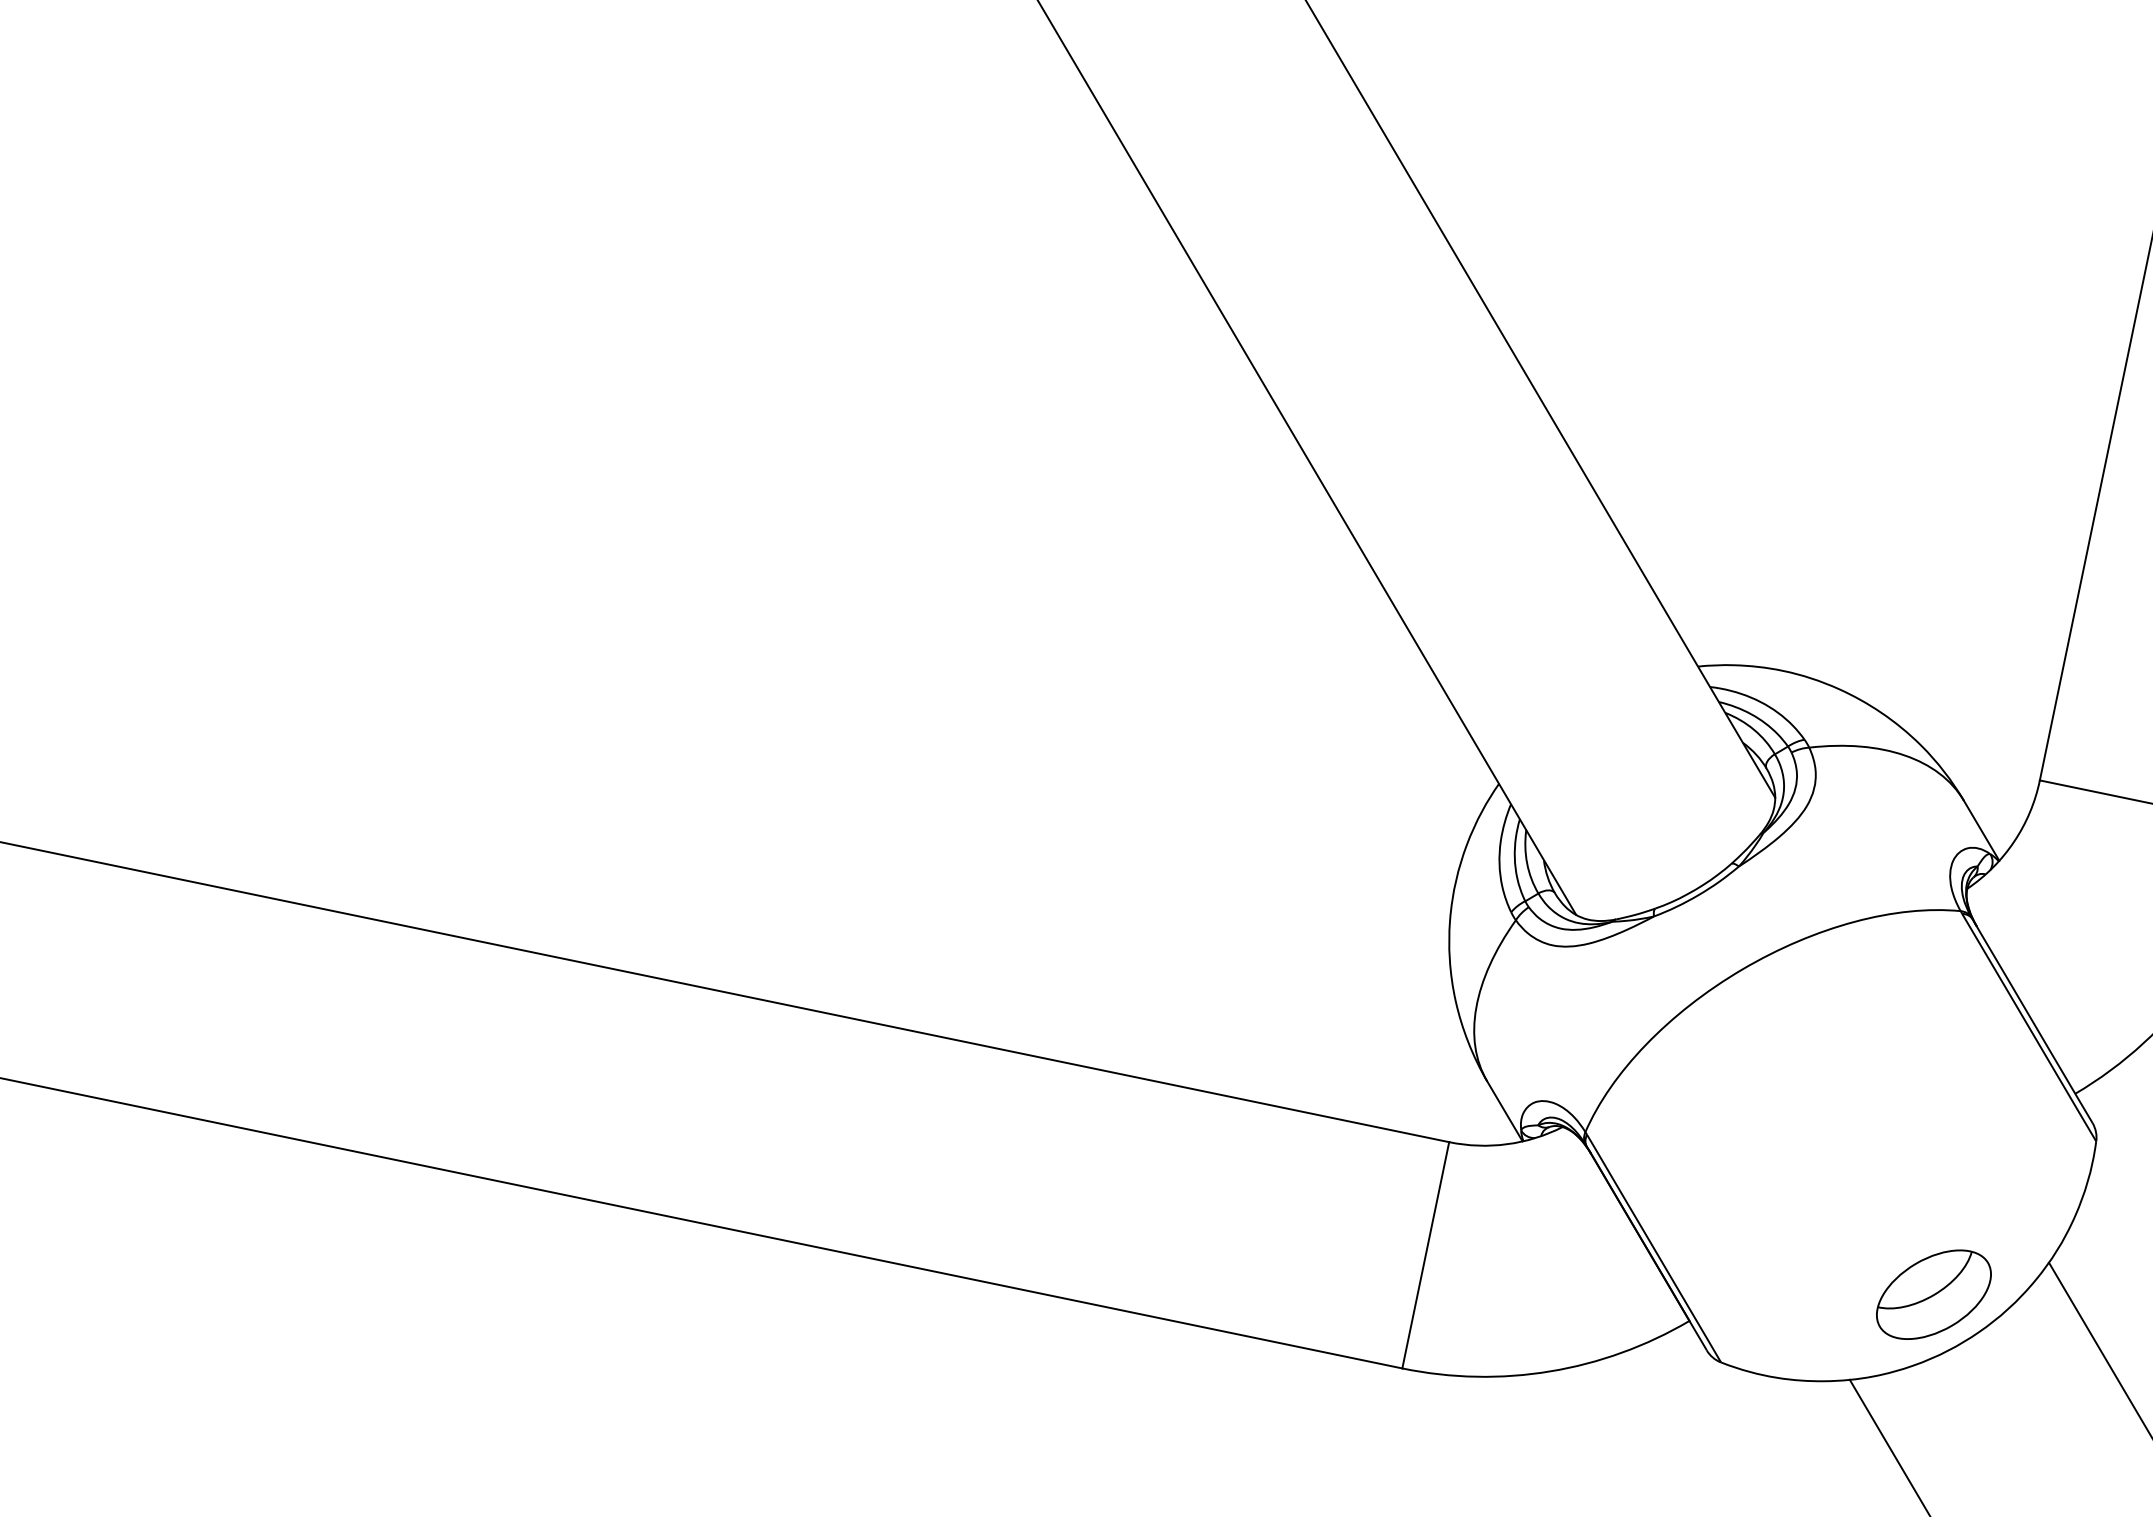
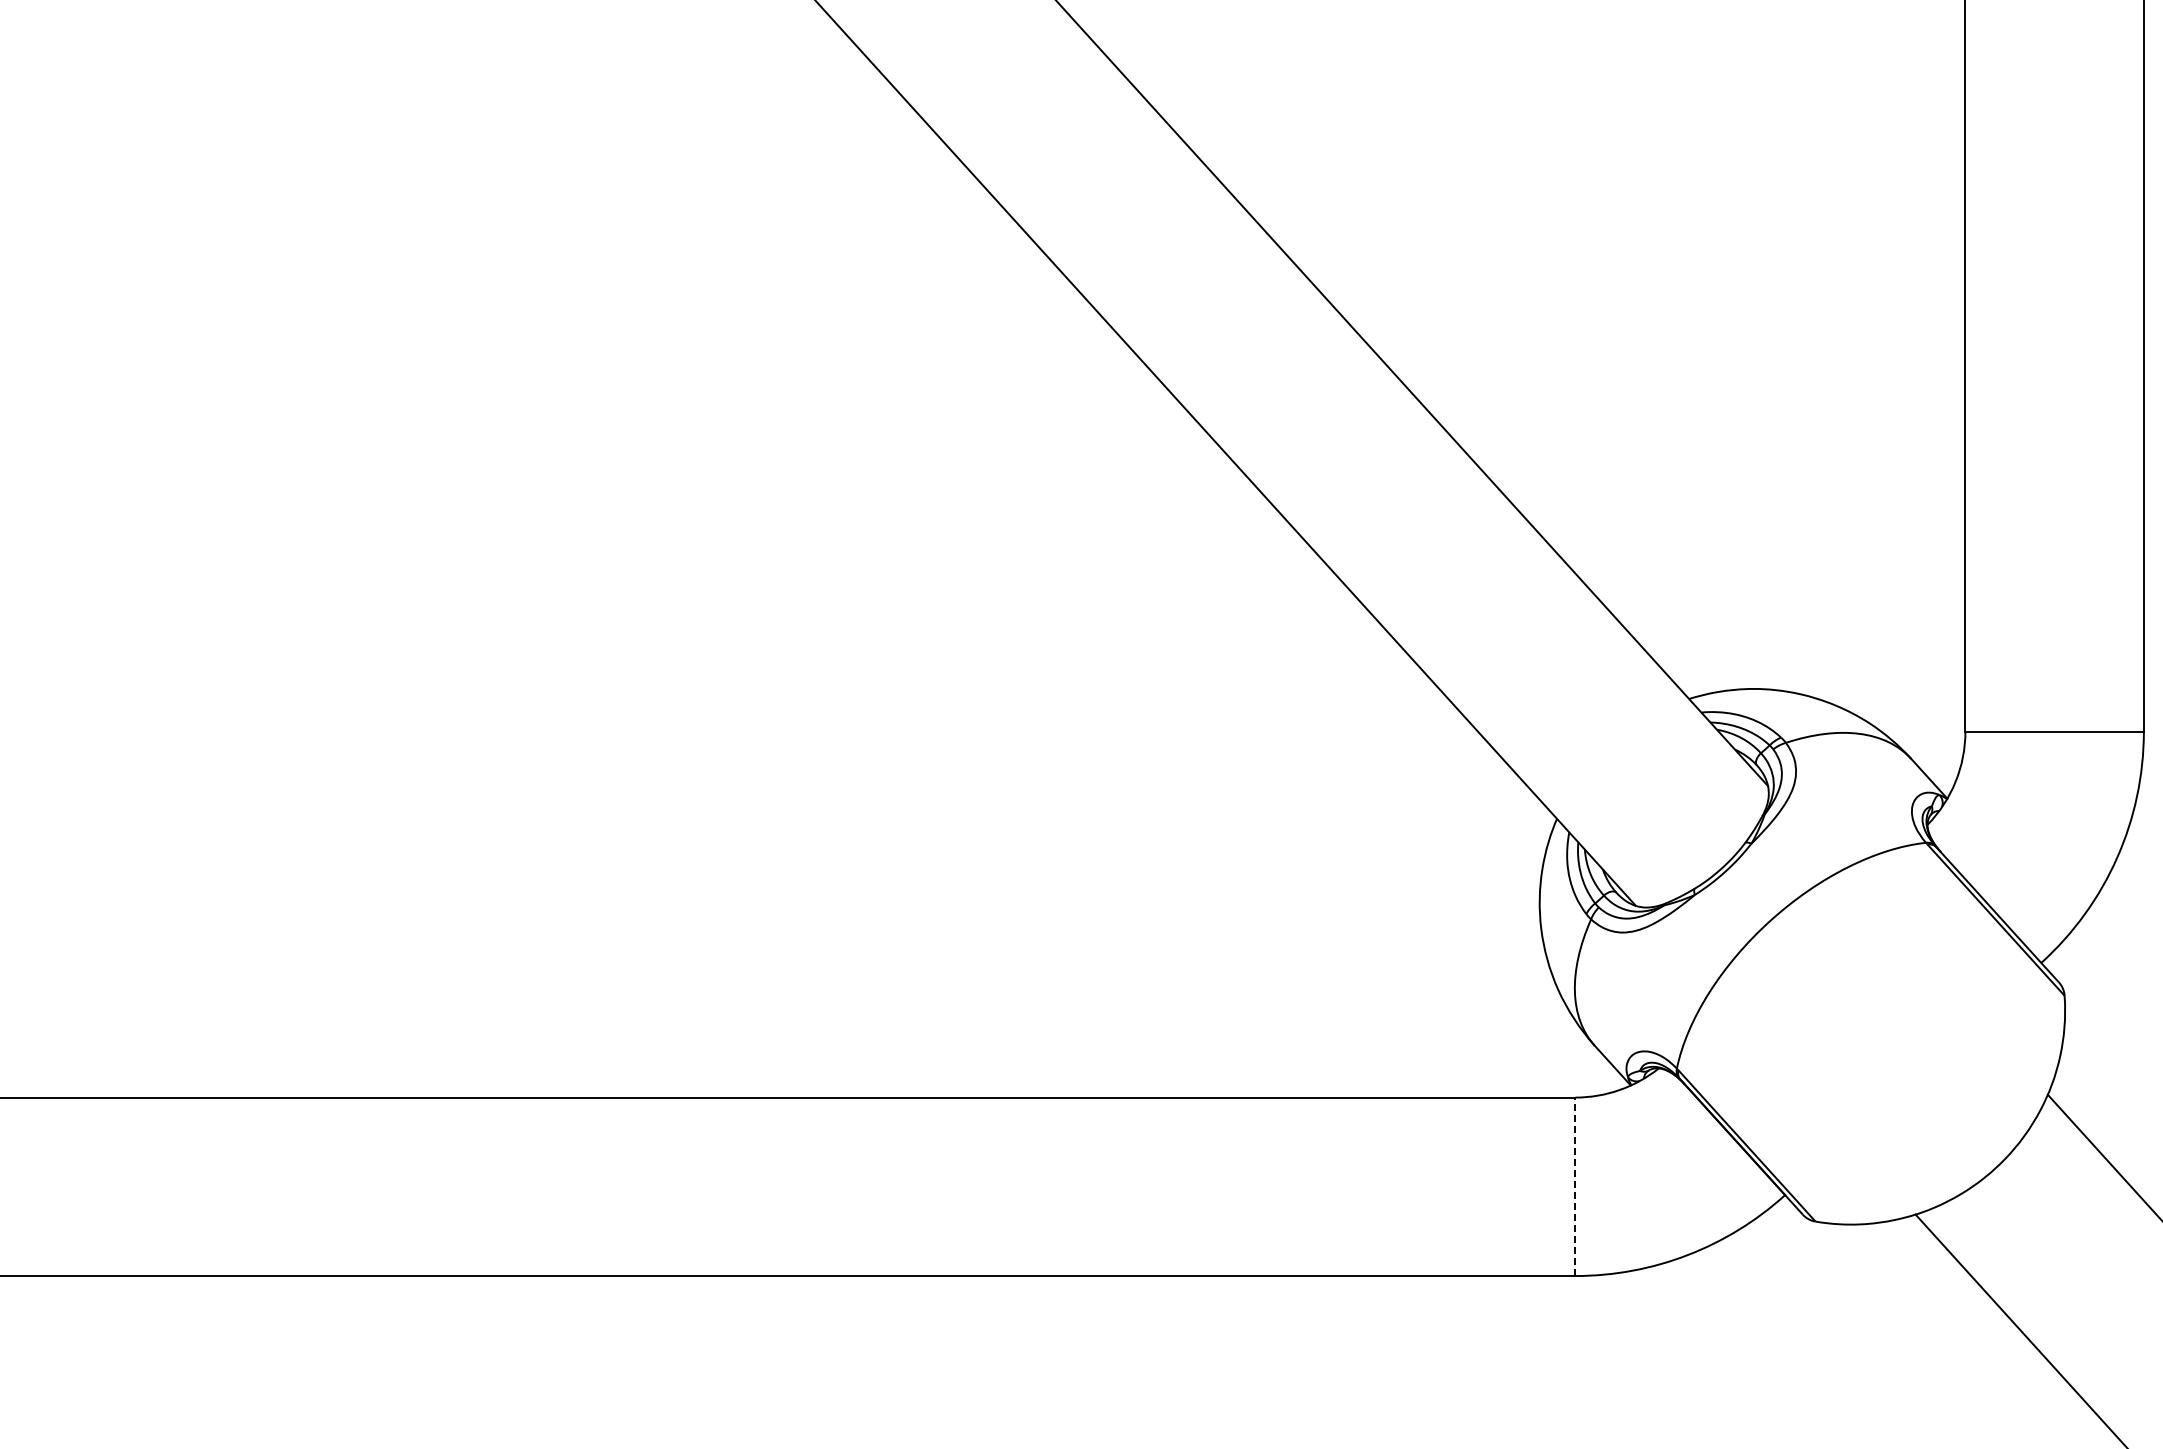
line: (1425, 1254) -> (1575, 1186), solid -> dashed
part: (1933, 1293) -> (1965, 1136), removed

